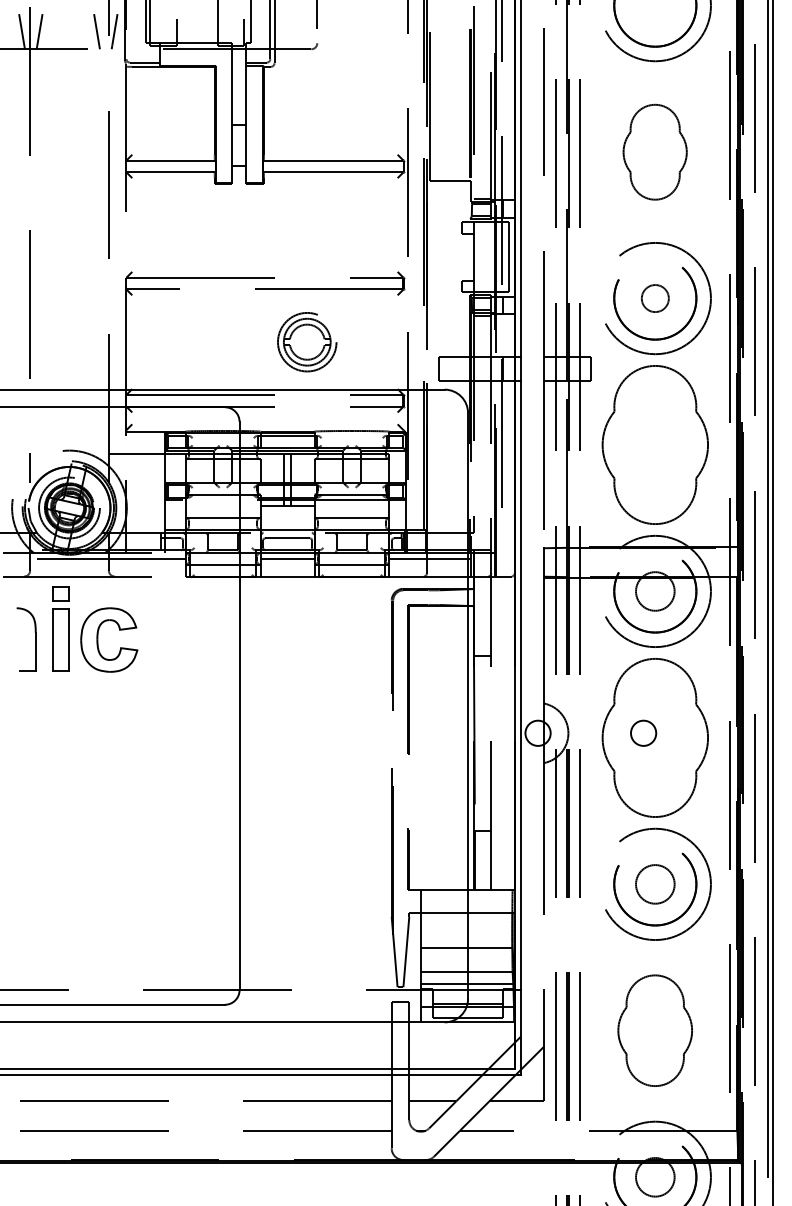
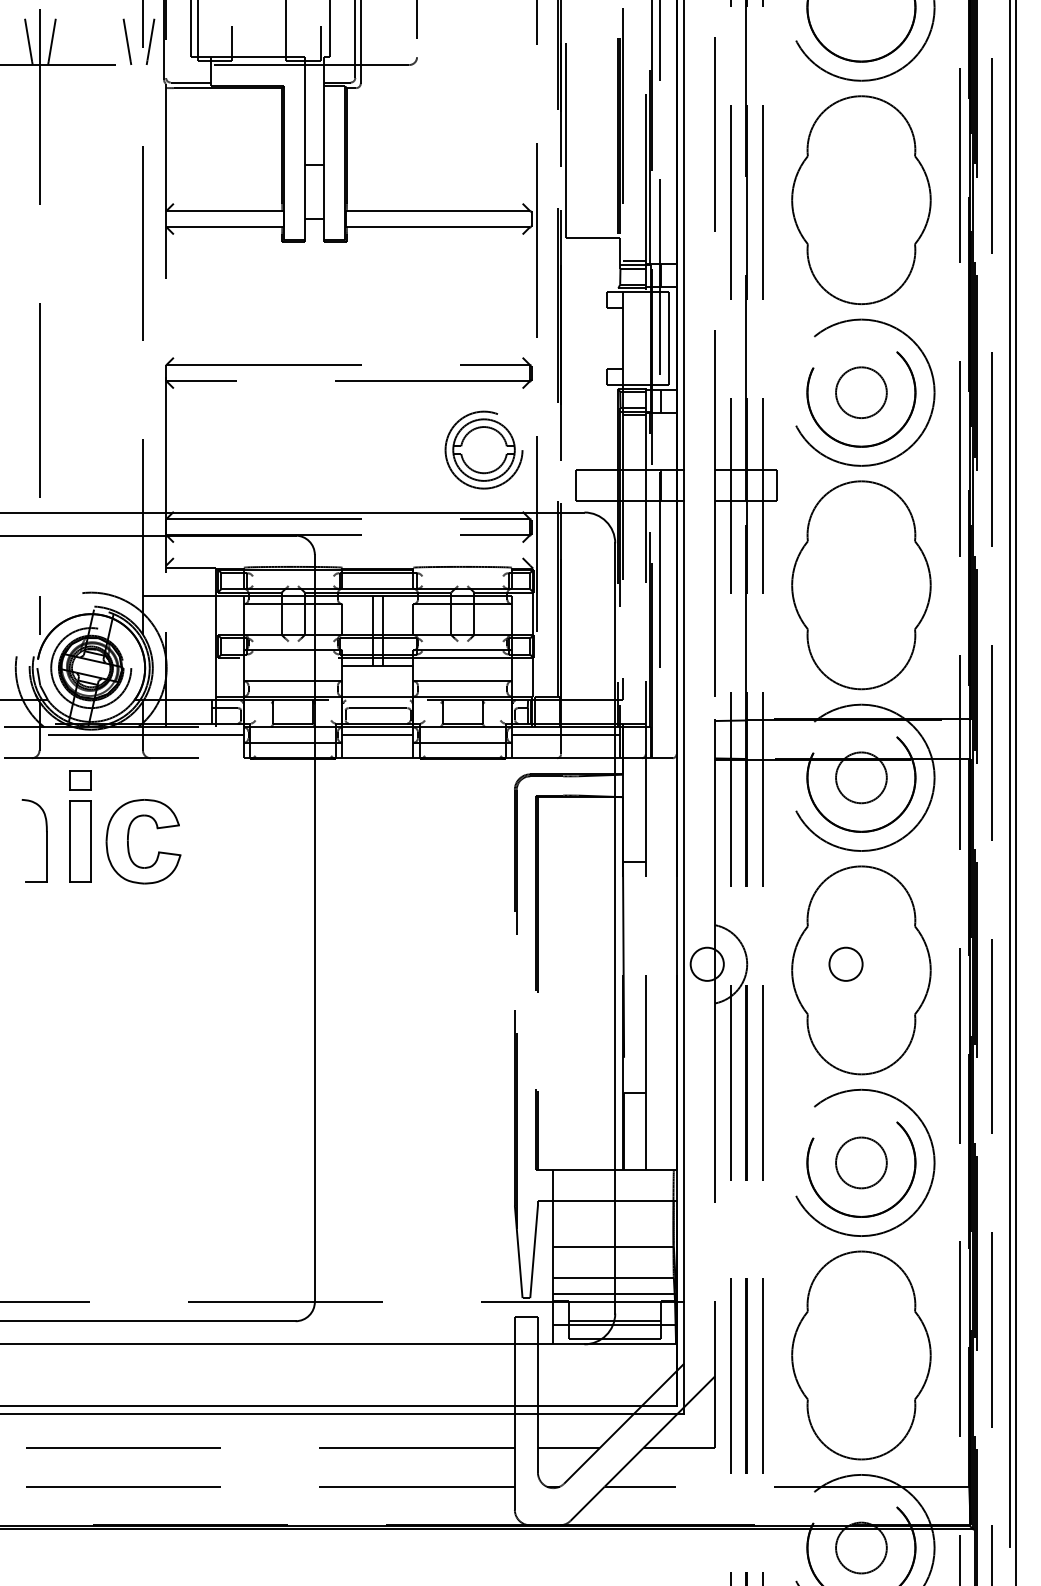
part: (654, 152) -> (860, 200), size x1.67
circle: (655, 298) -> (861, 392), size x1.43
part: (307, 342) -> (484, 450), moved
part: (654, 1030) -> (860, 1355), size x1.43

